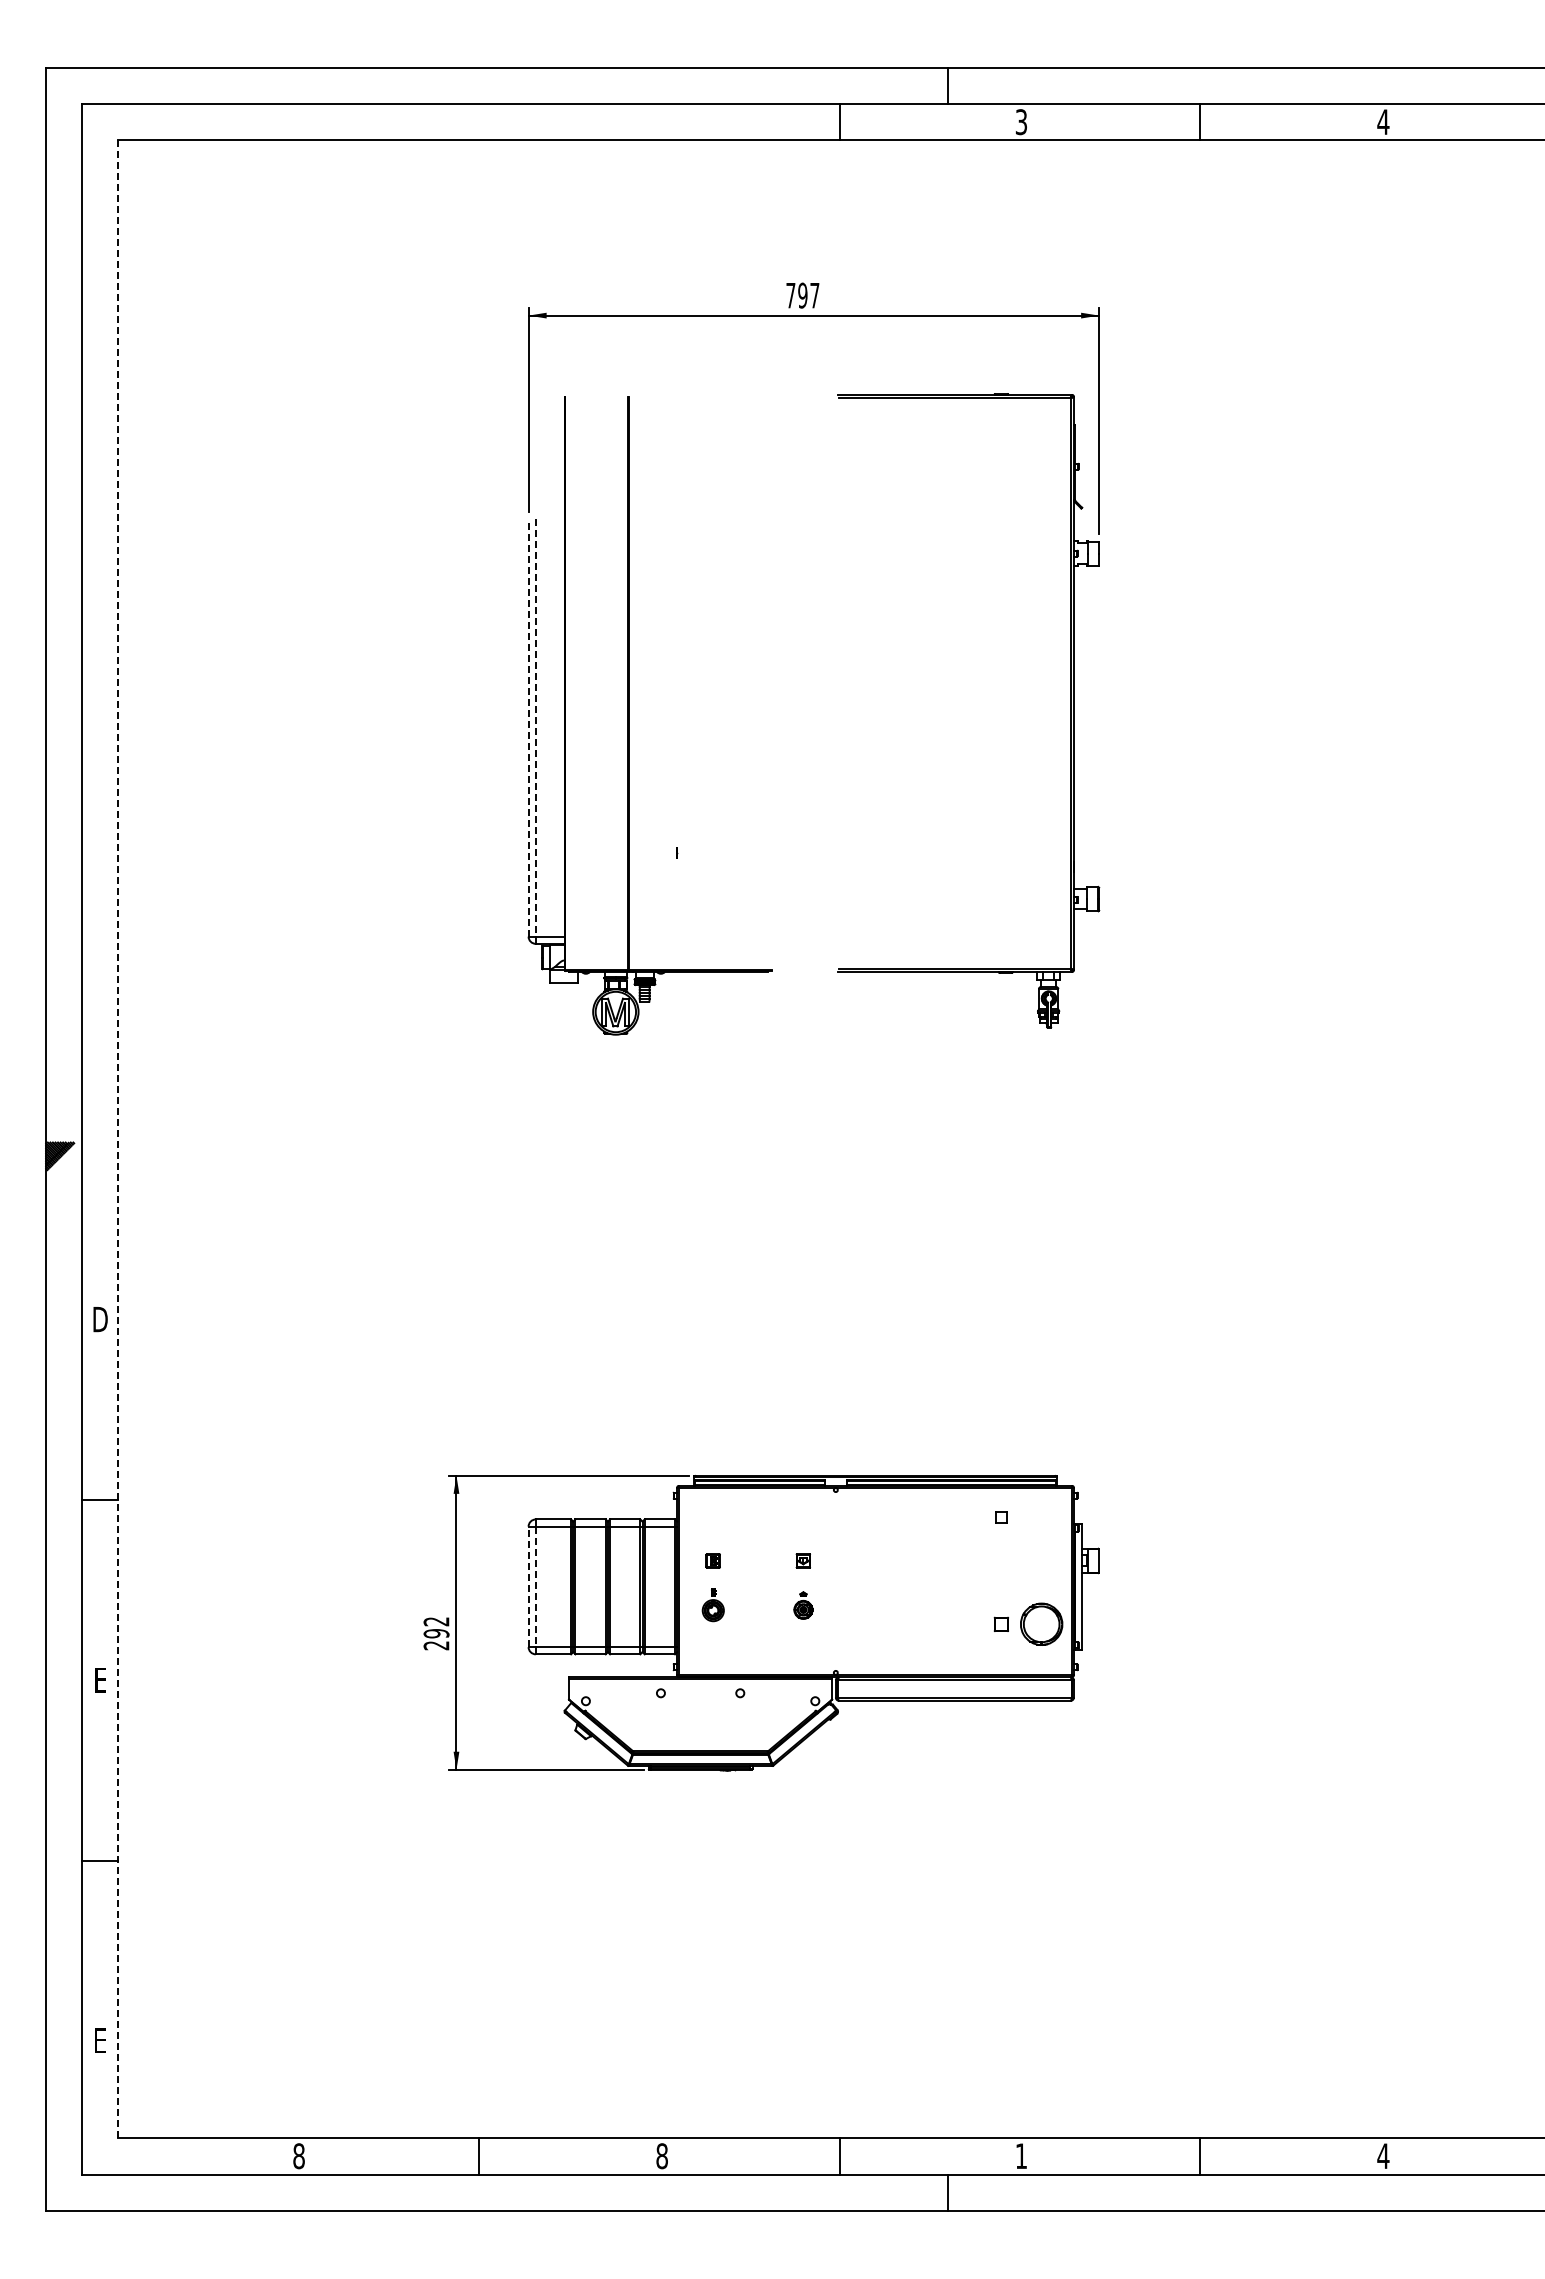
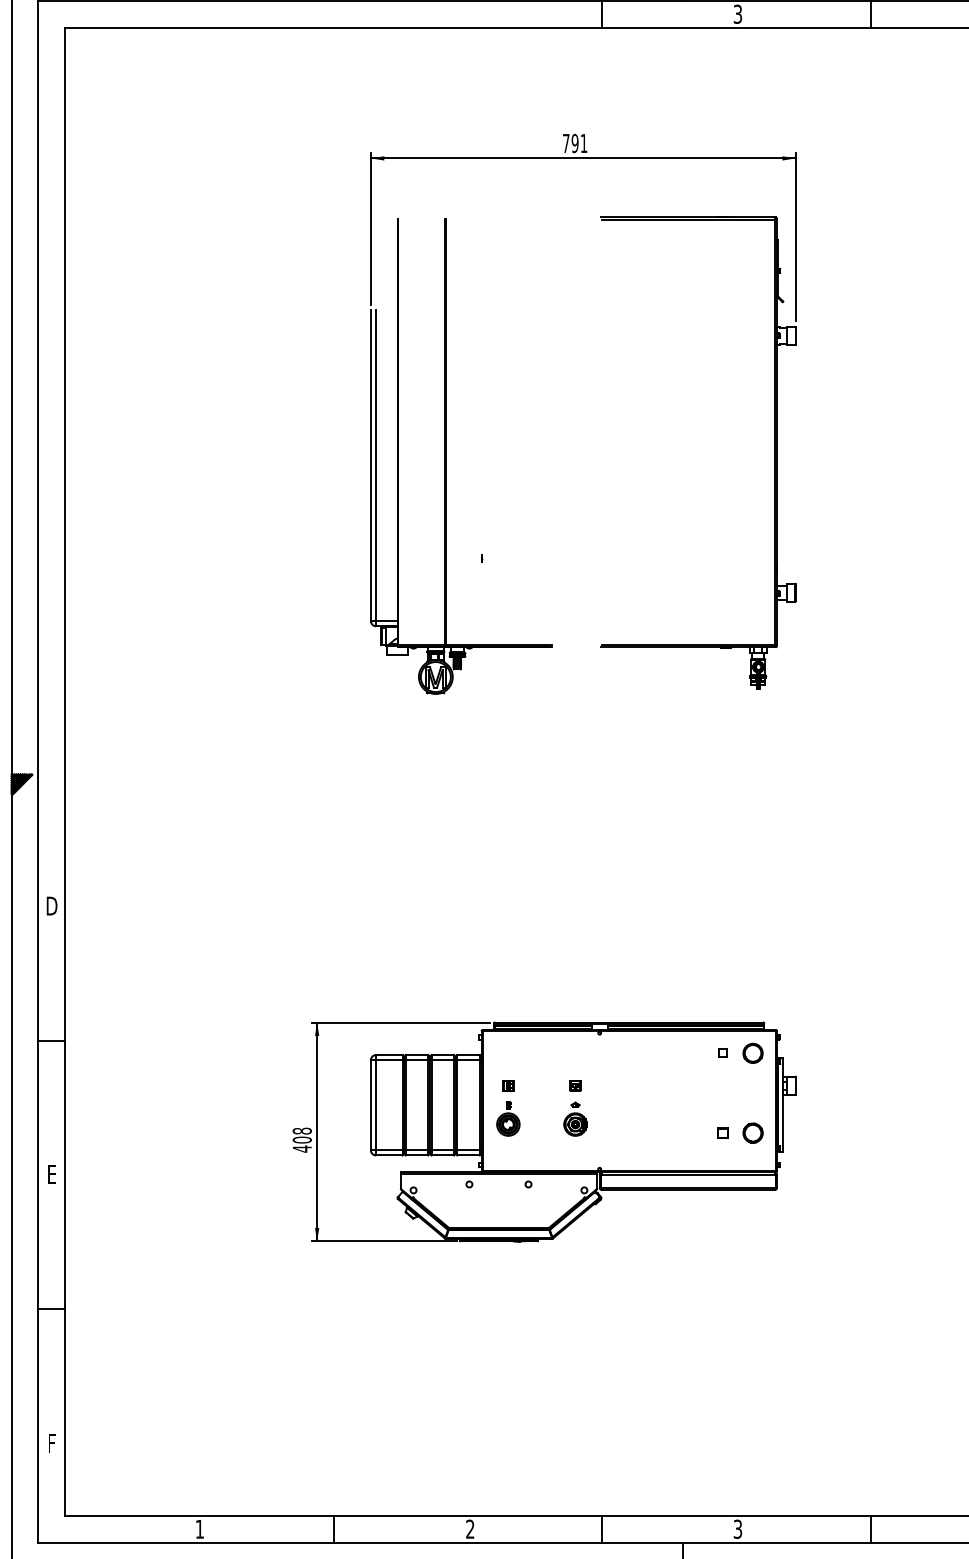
text: (814, 295) -> (583, 143), 797 -> 791
line: (528, 727) -> (370, 465), dashed -> solid
line: (535, 727) -> (376, 465), dashed -> solid
line: (118, 1139) -> (65, 772), dashed -> solid
part: (1041, 1517) -> (752, 1053), added
line: (528, 1586) -> (370, 1104), dashed -> solid
line: (535, 1587) -> (376, 1105), dashed -> solid
part: (713, 1605) -> (508, 1119), size x1.43
part: (803, 1605) -> (575, 1119), size x1.67
part: (1041, 1624) -> (752, 1133), size x0.62
text: (436, 1633) -> (302, 1139), 292 -> 408
text: (100, 2040) -> (52, 1443), E -> F
text: (298, 2156) -> (199, 1529), 8 -> 1
text: (661, 2156) -> (469, 1529), 8 -> 2
text: (1021, 2156) -> (737, 1529), 1 -> 3

